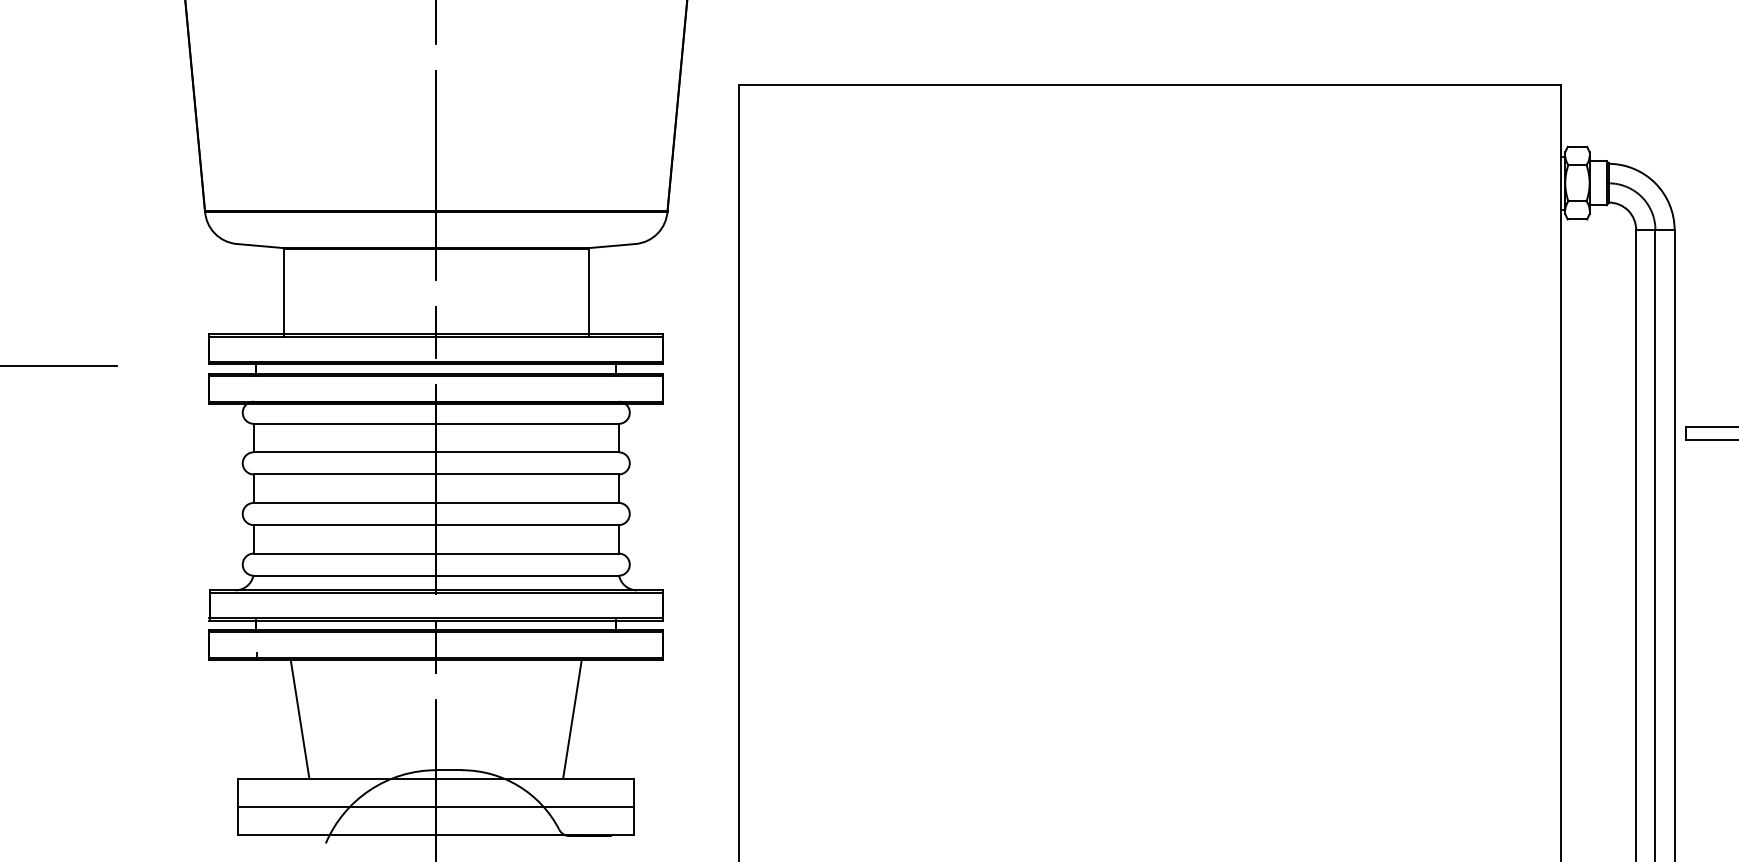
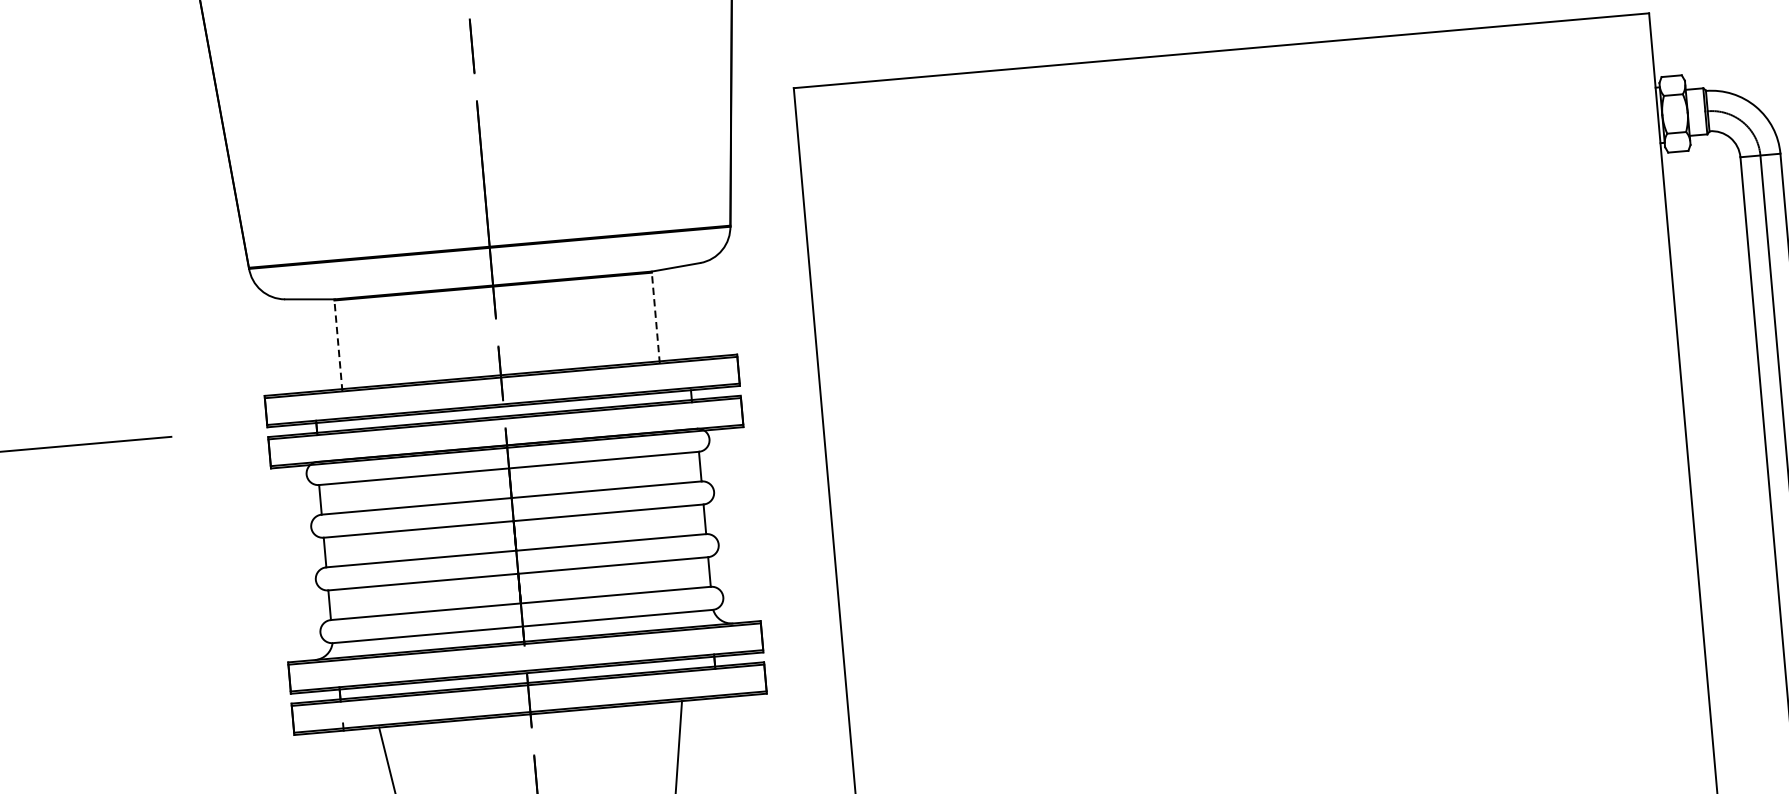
line: (283, 291) -> (337, 344), solid -> dashed
line: (588, 291) -> (655, 316), solid -> dashed

